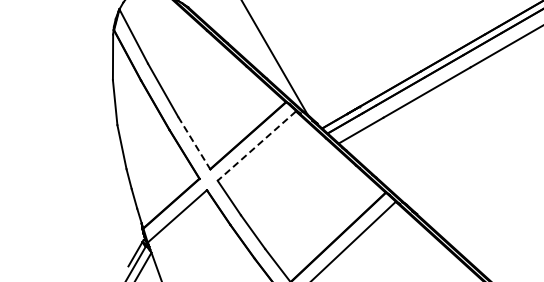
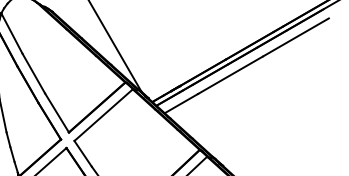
line: (194, 143) -> (57, 113), dashed -> solid
line: (256, 146) -> (103, 115), dashed -> solid

